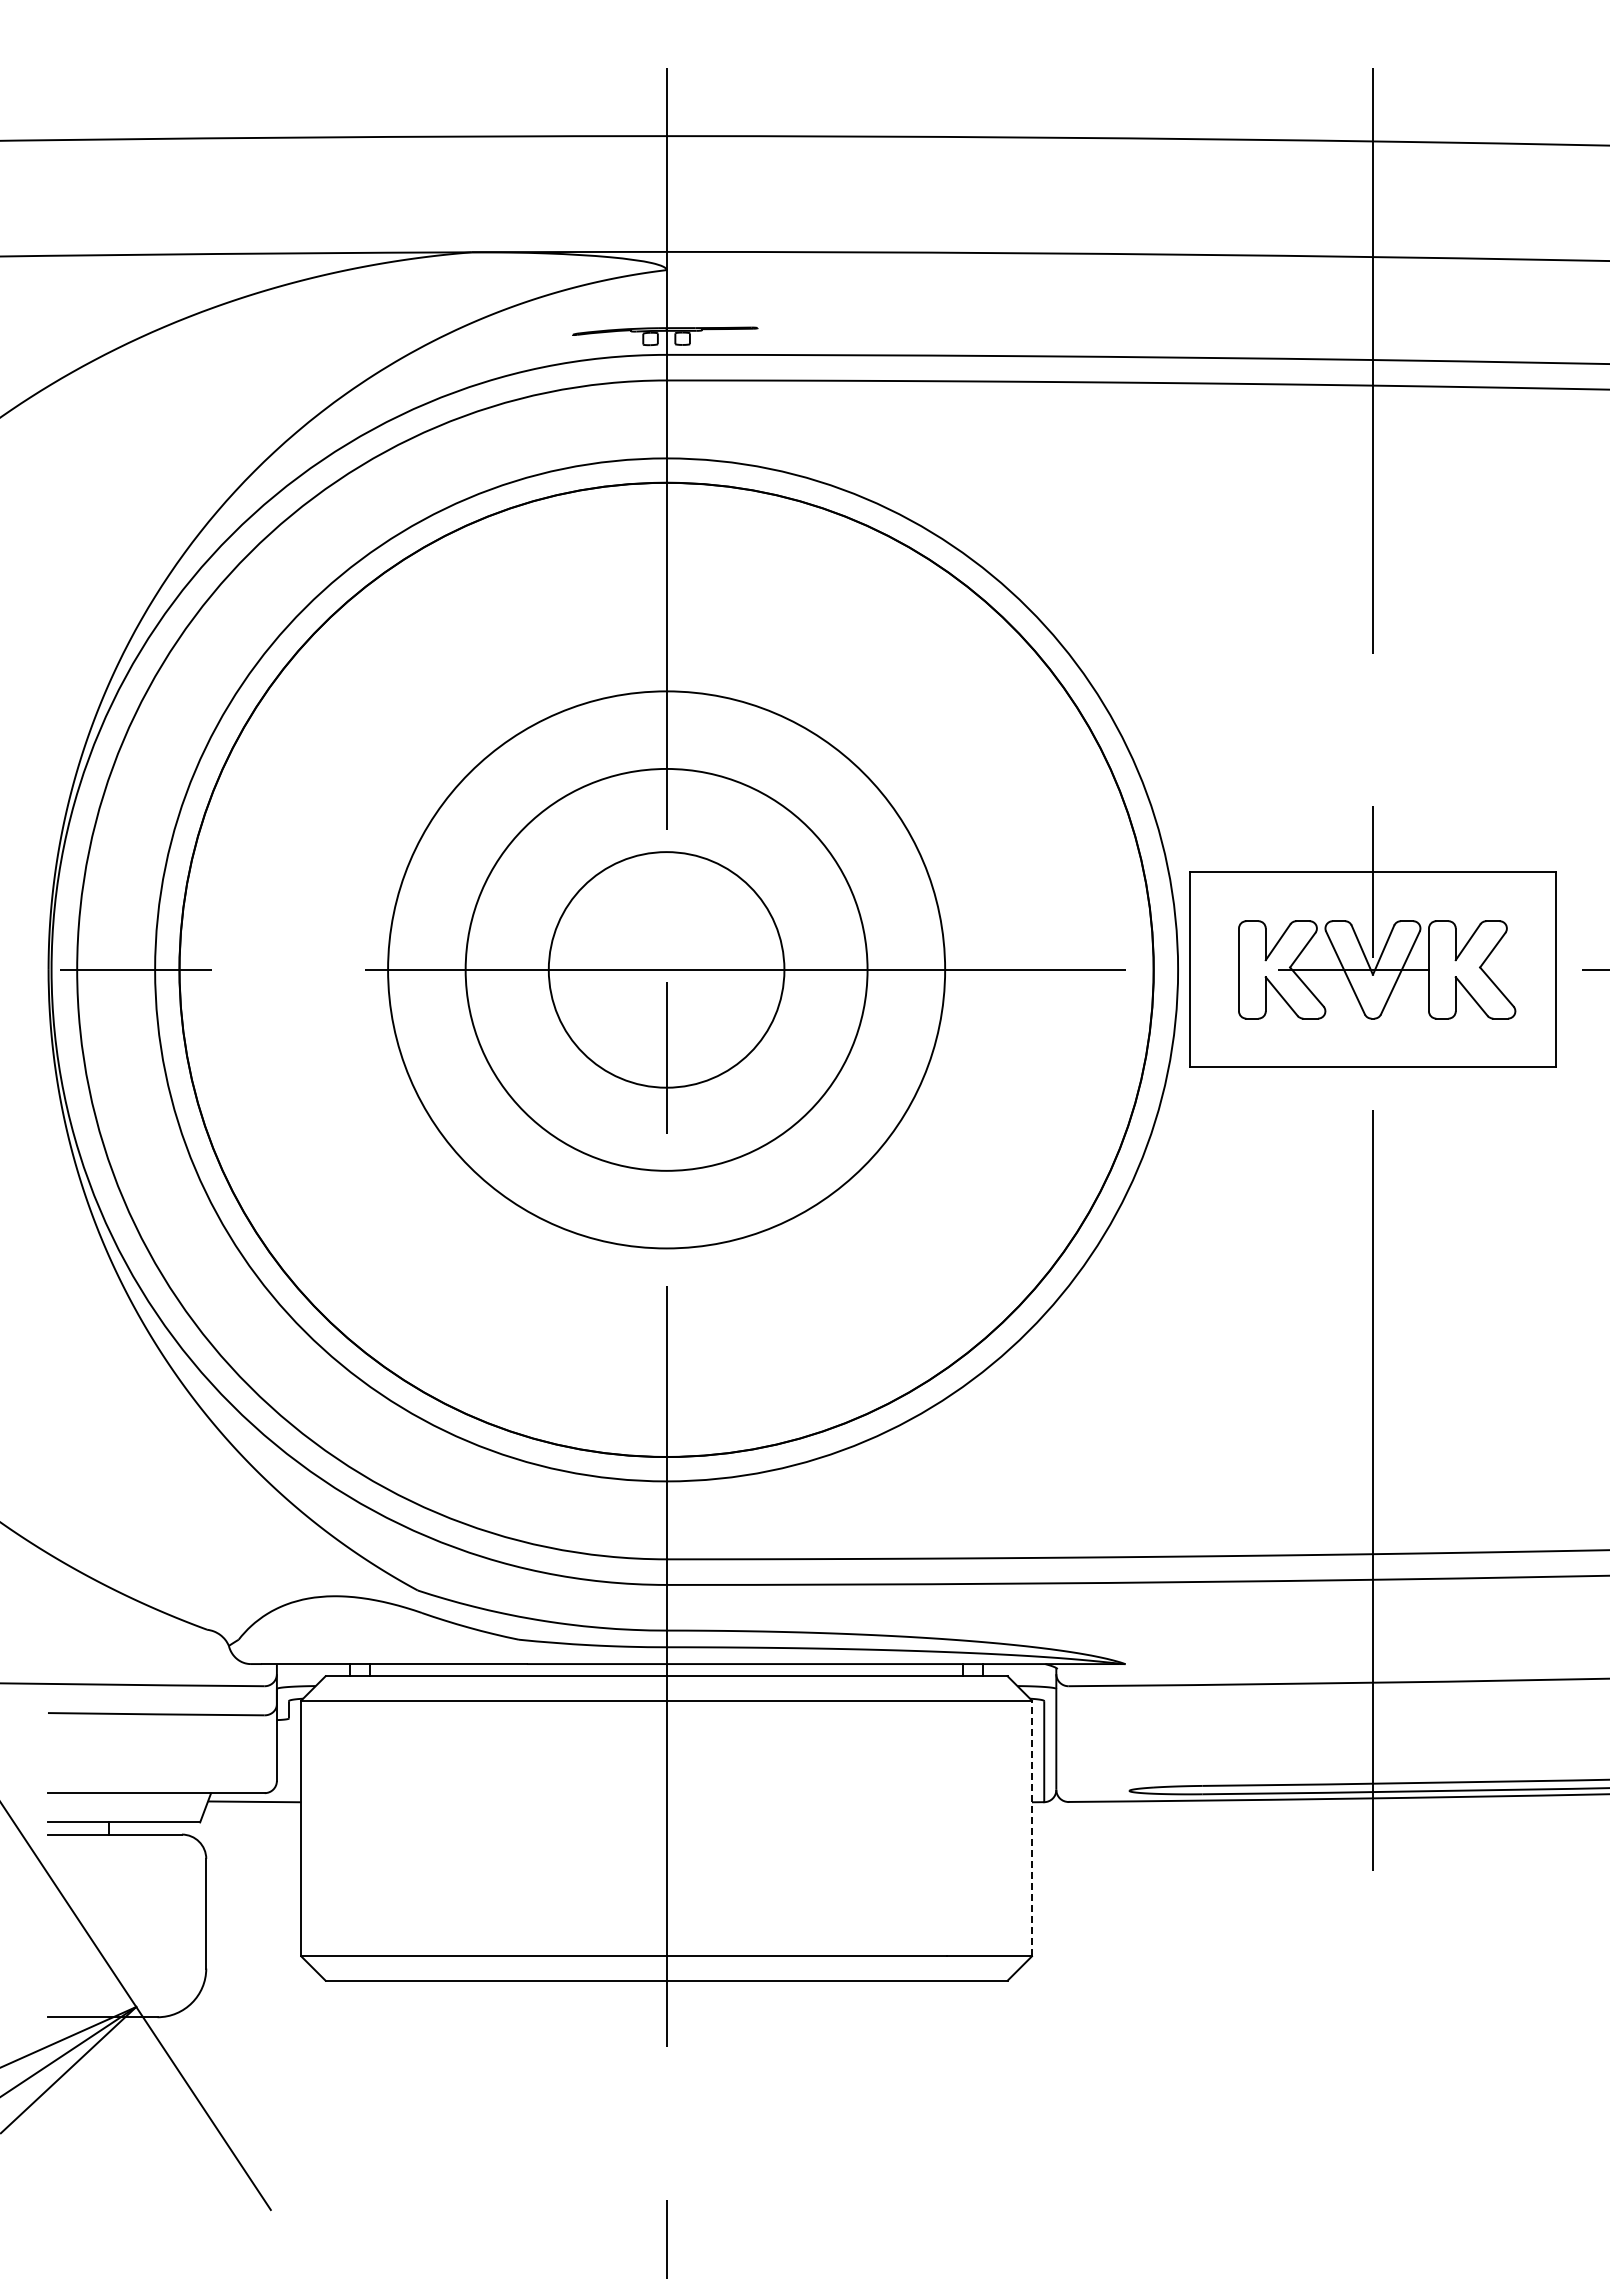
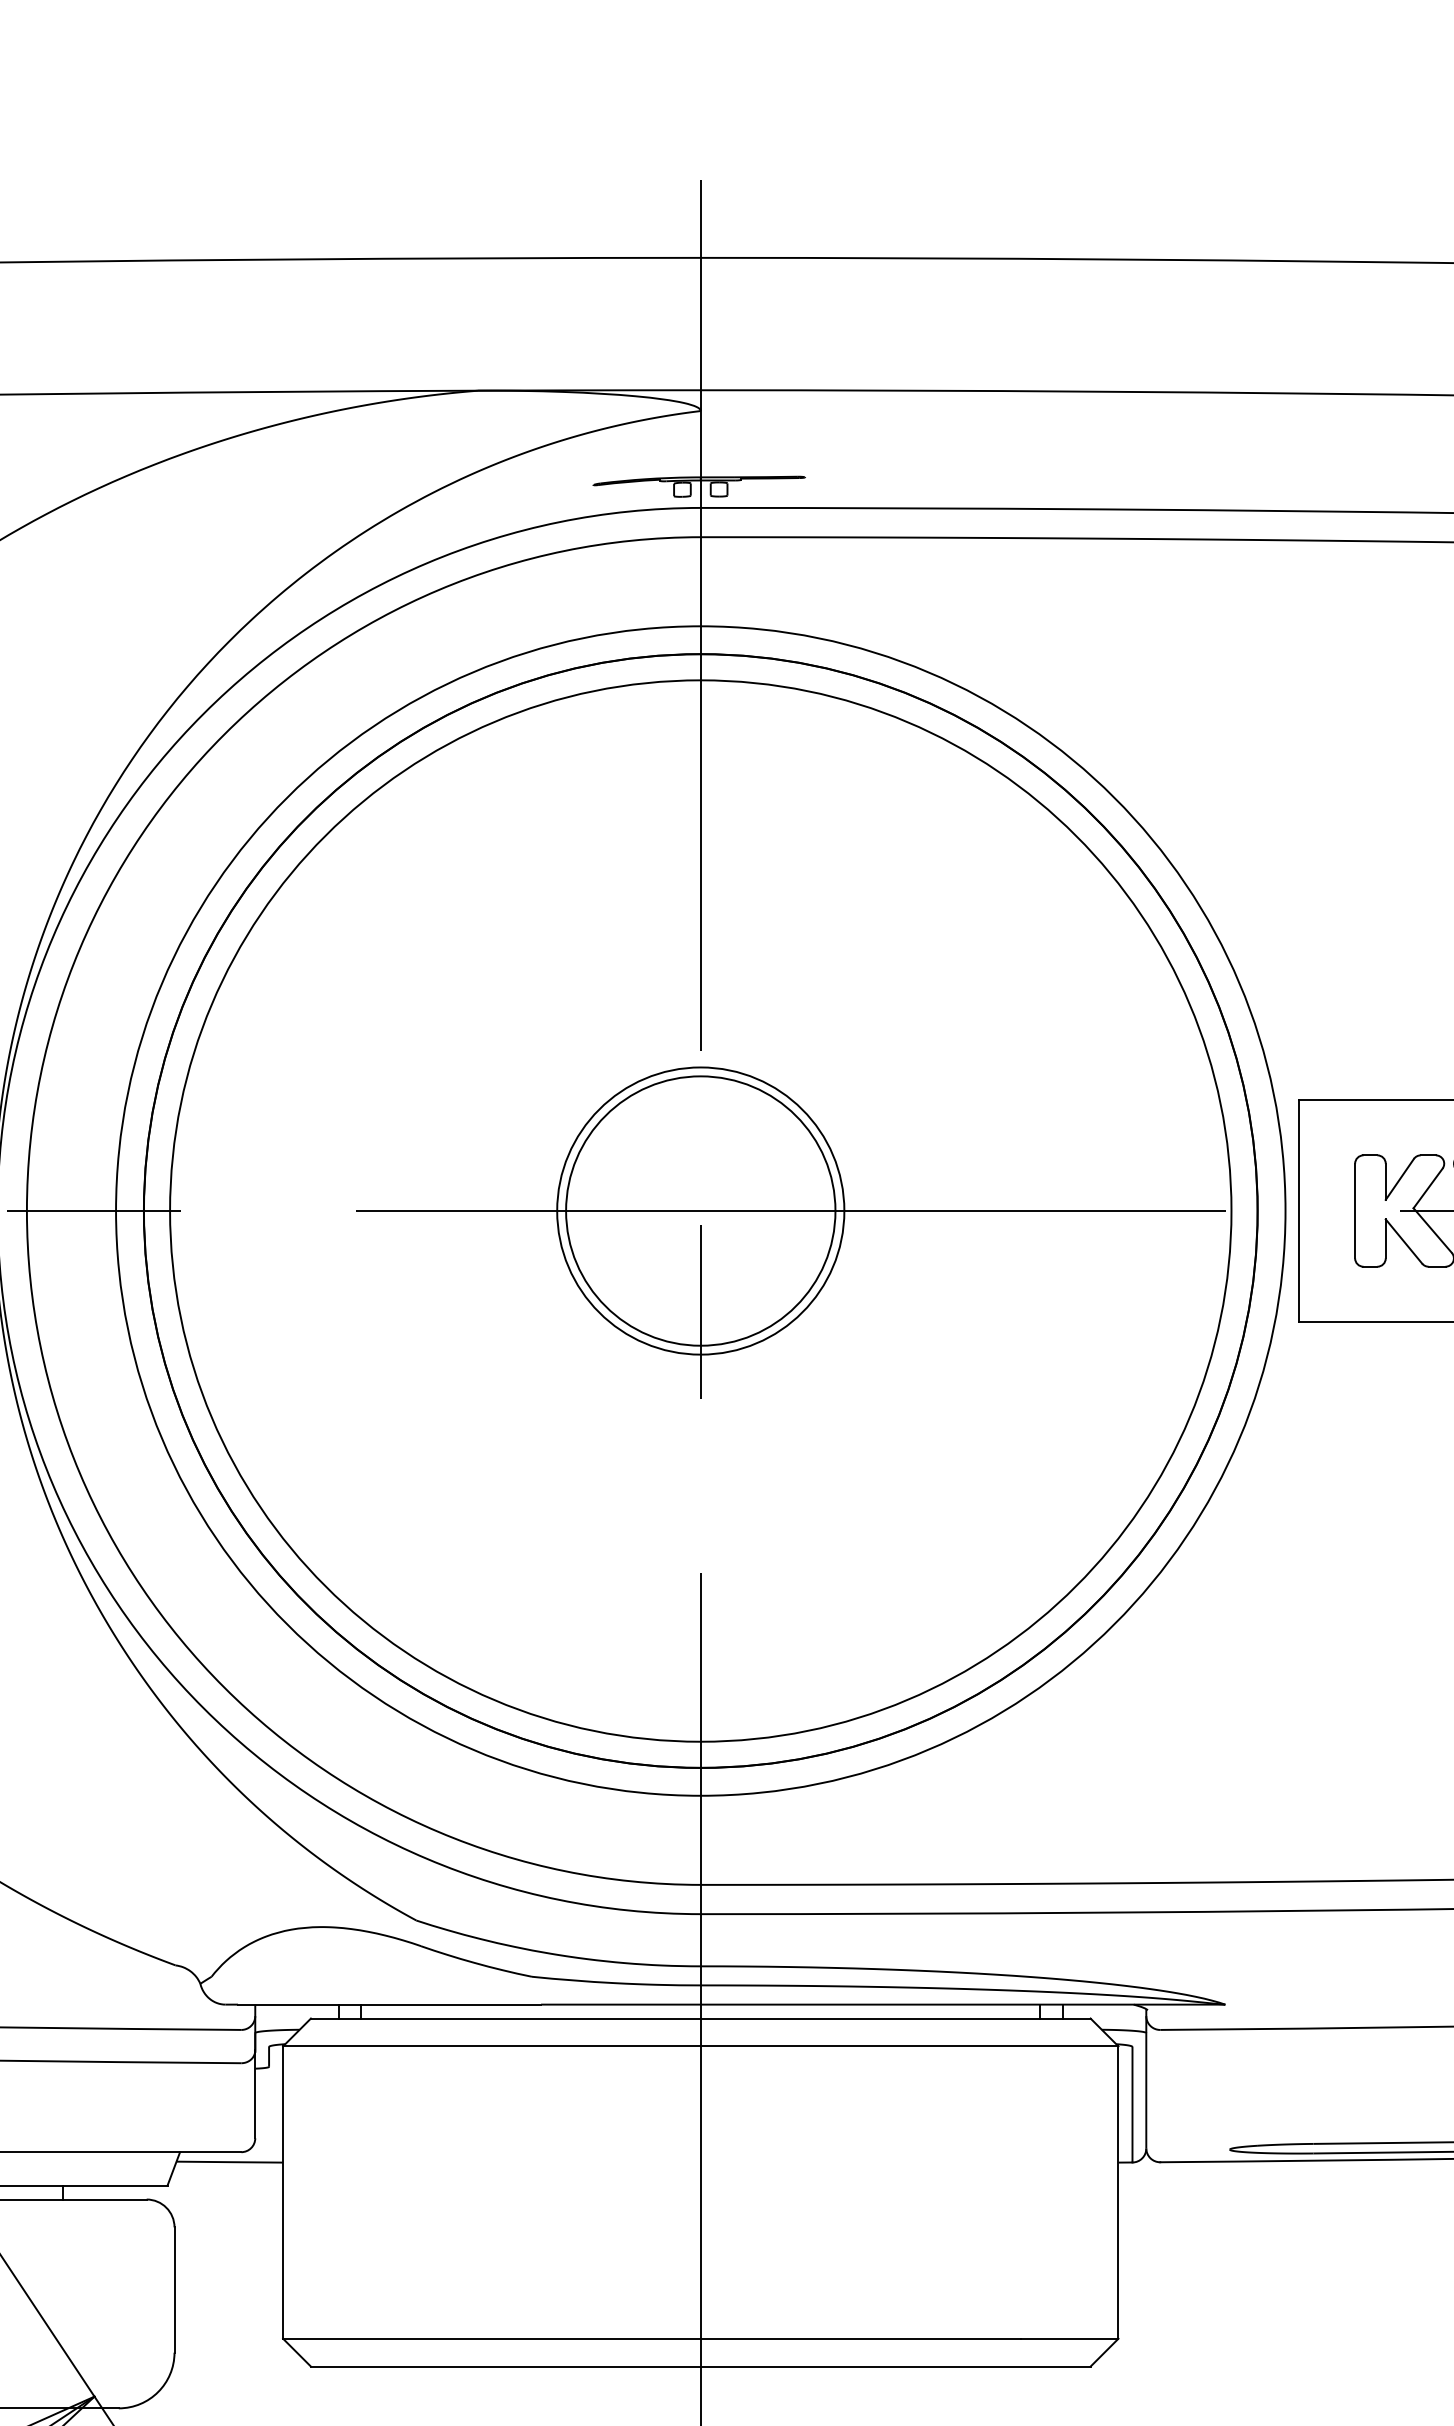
circle: (666, 969) -> (700, 1210), size x0.62
circle: (666, 969) -> (700, 1210), size x1.67
line: (1031, 1828) -> (1117, 2192), dashed -> solid

